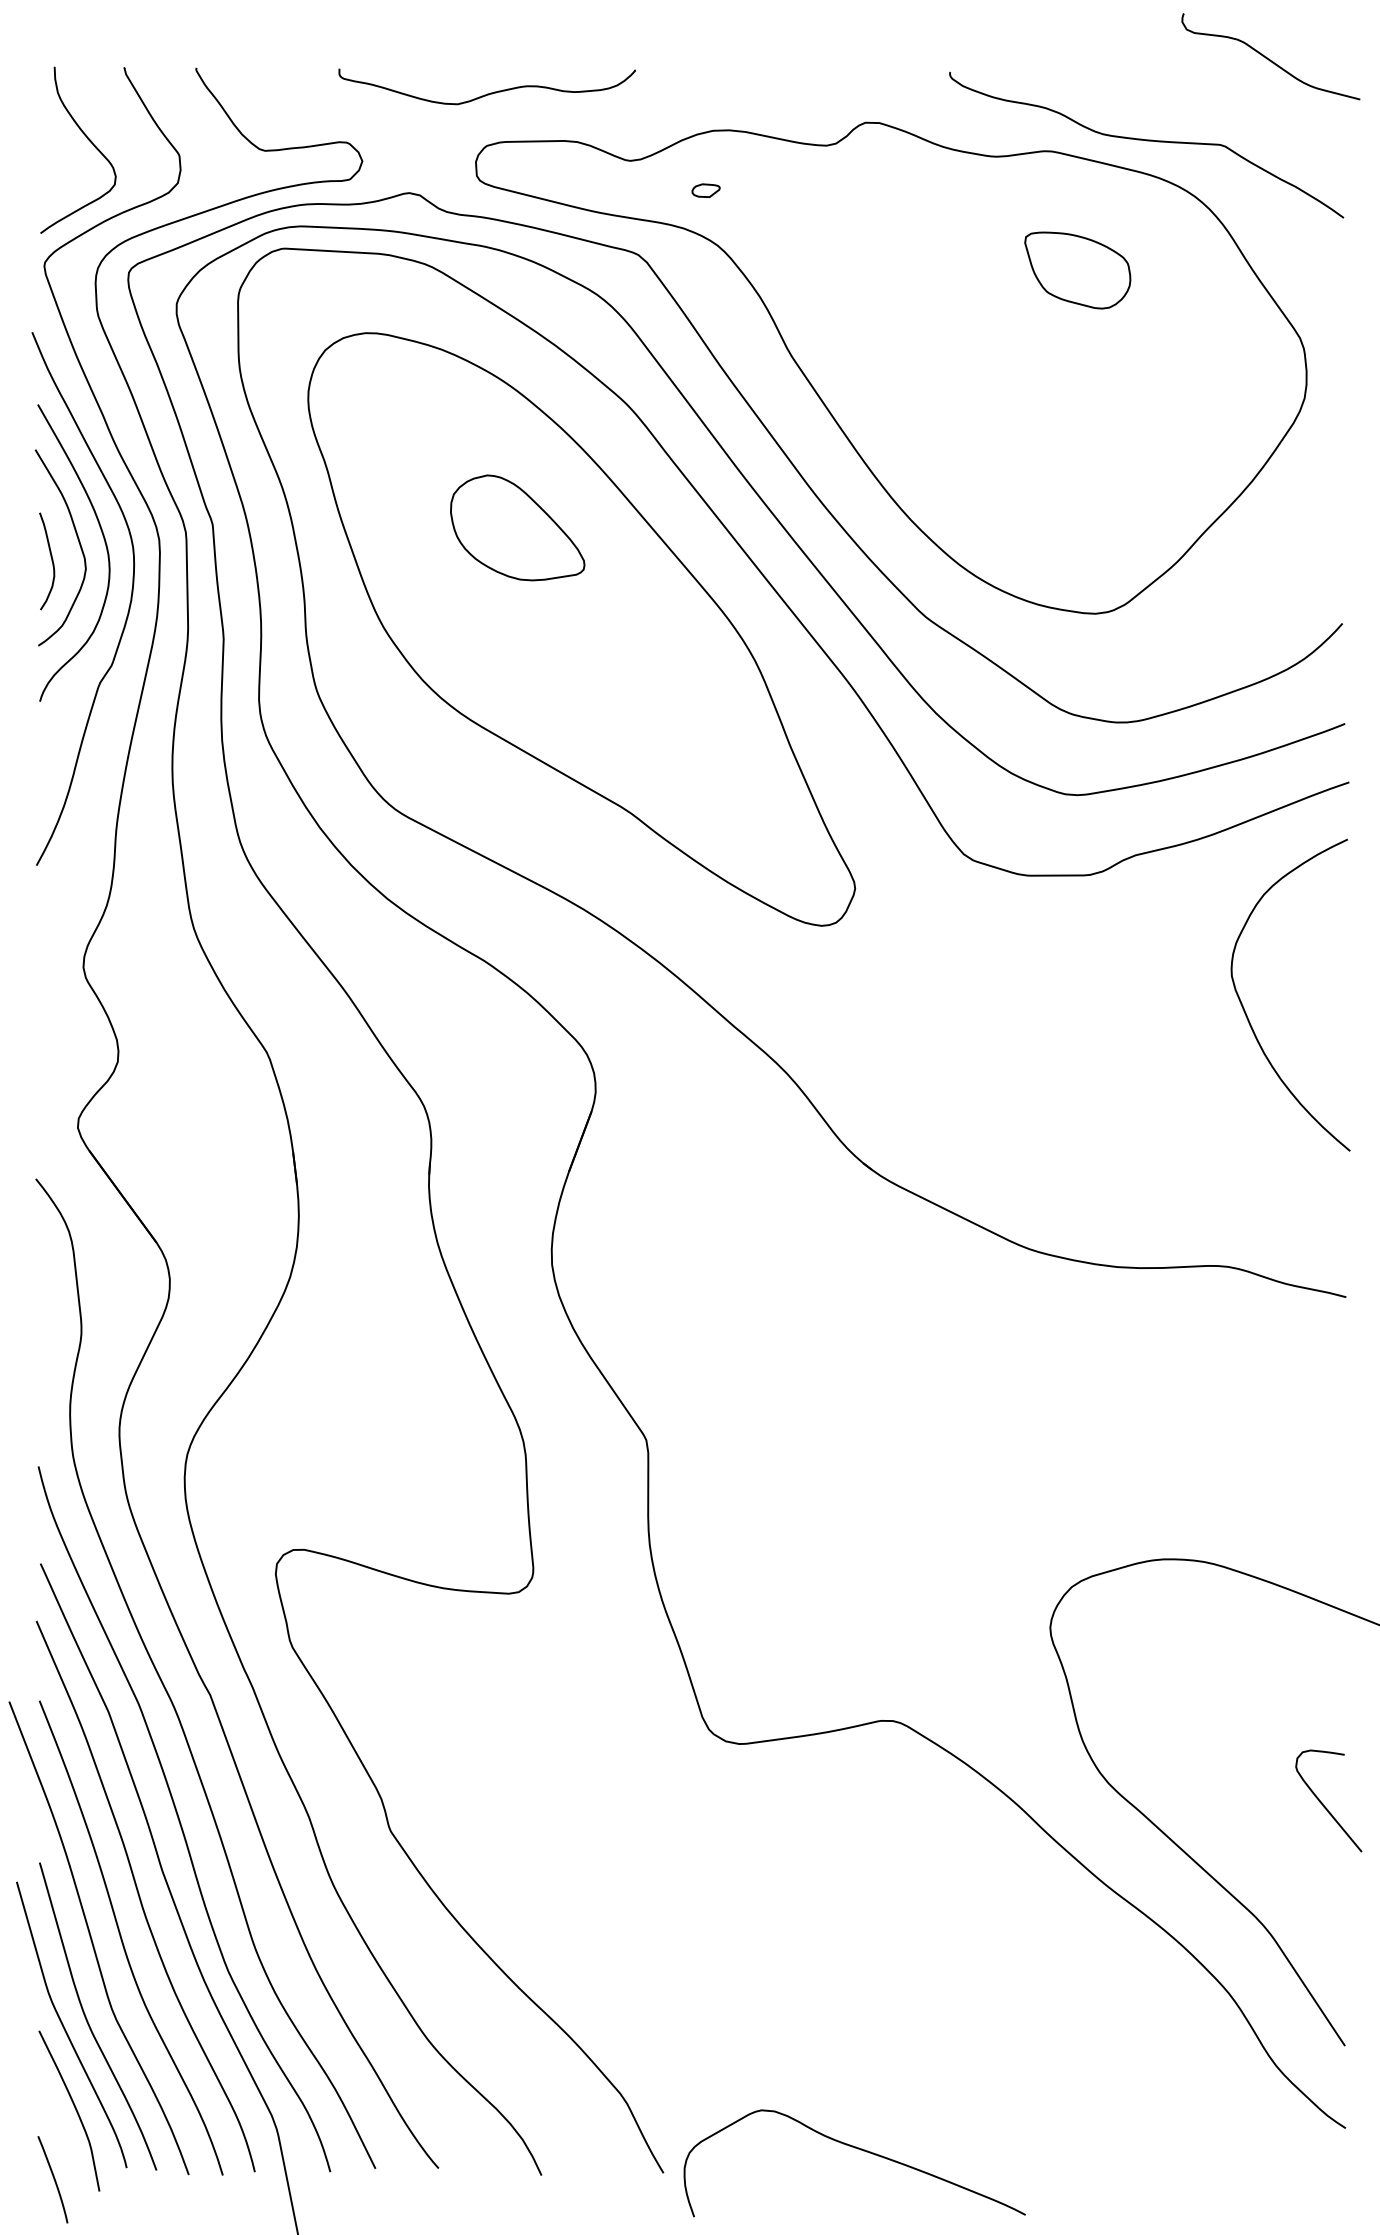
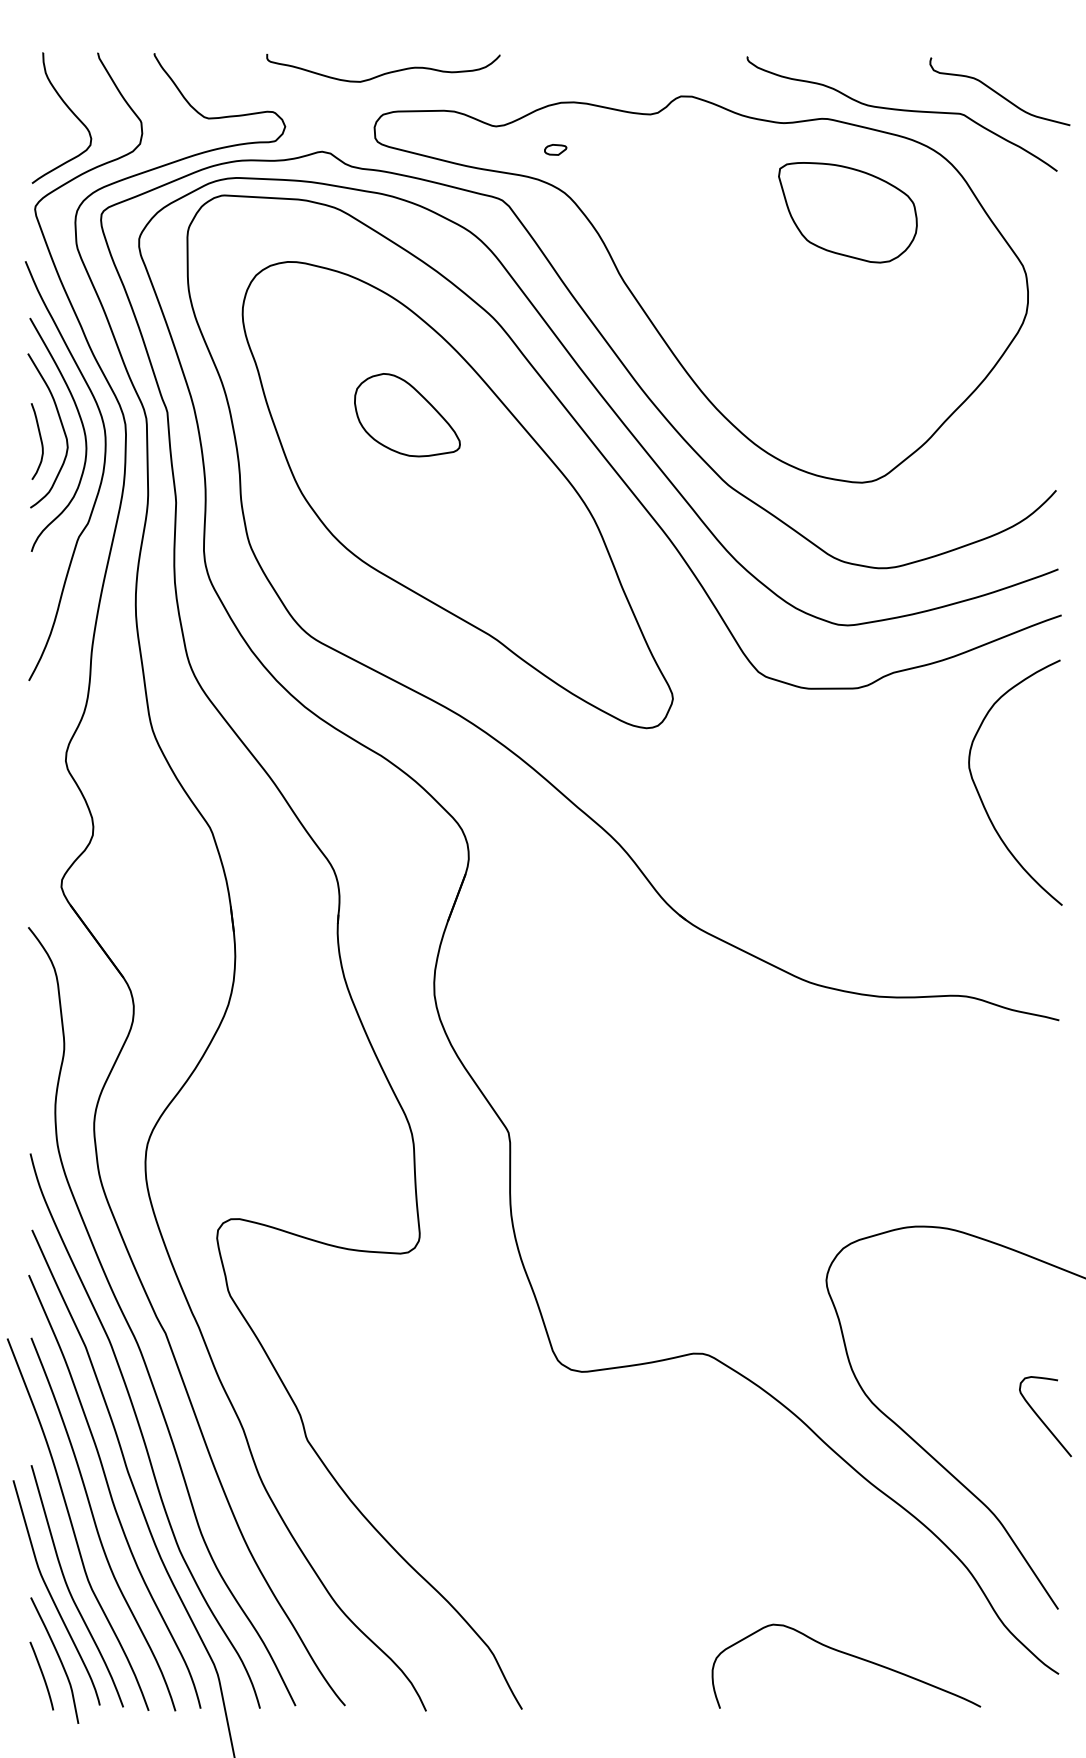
curve: (1269, 58) -> (998, 93), moved
part: (1077, 270) -> (847, 212), size x1.67
curve: (857, 2149) -> (848, 1655), moved
curve: (53, 2179) -> (42, 1675), moved

